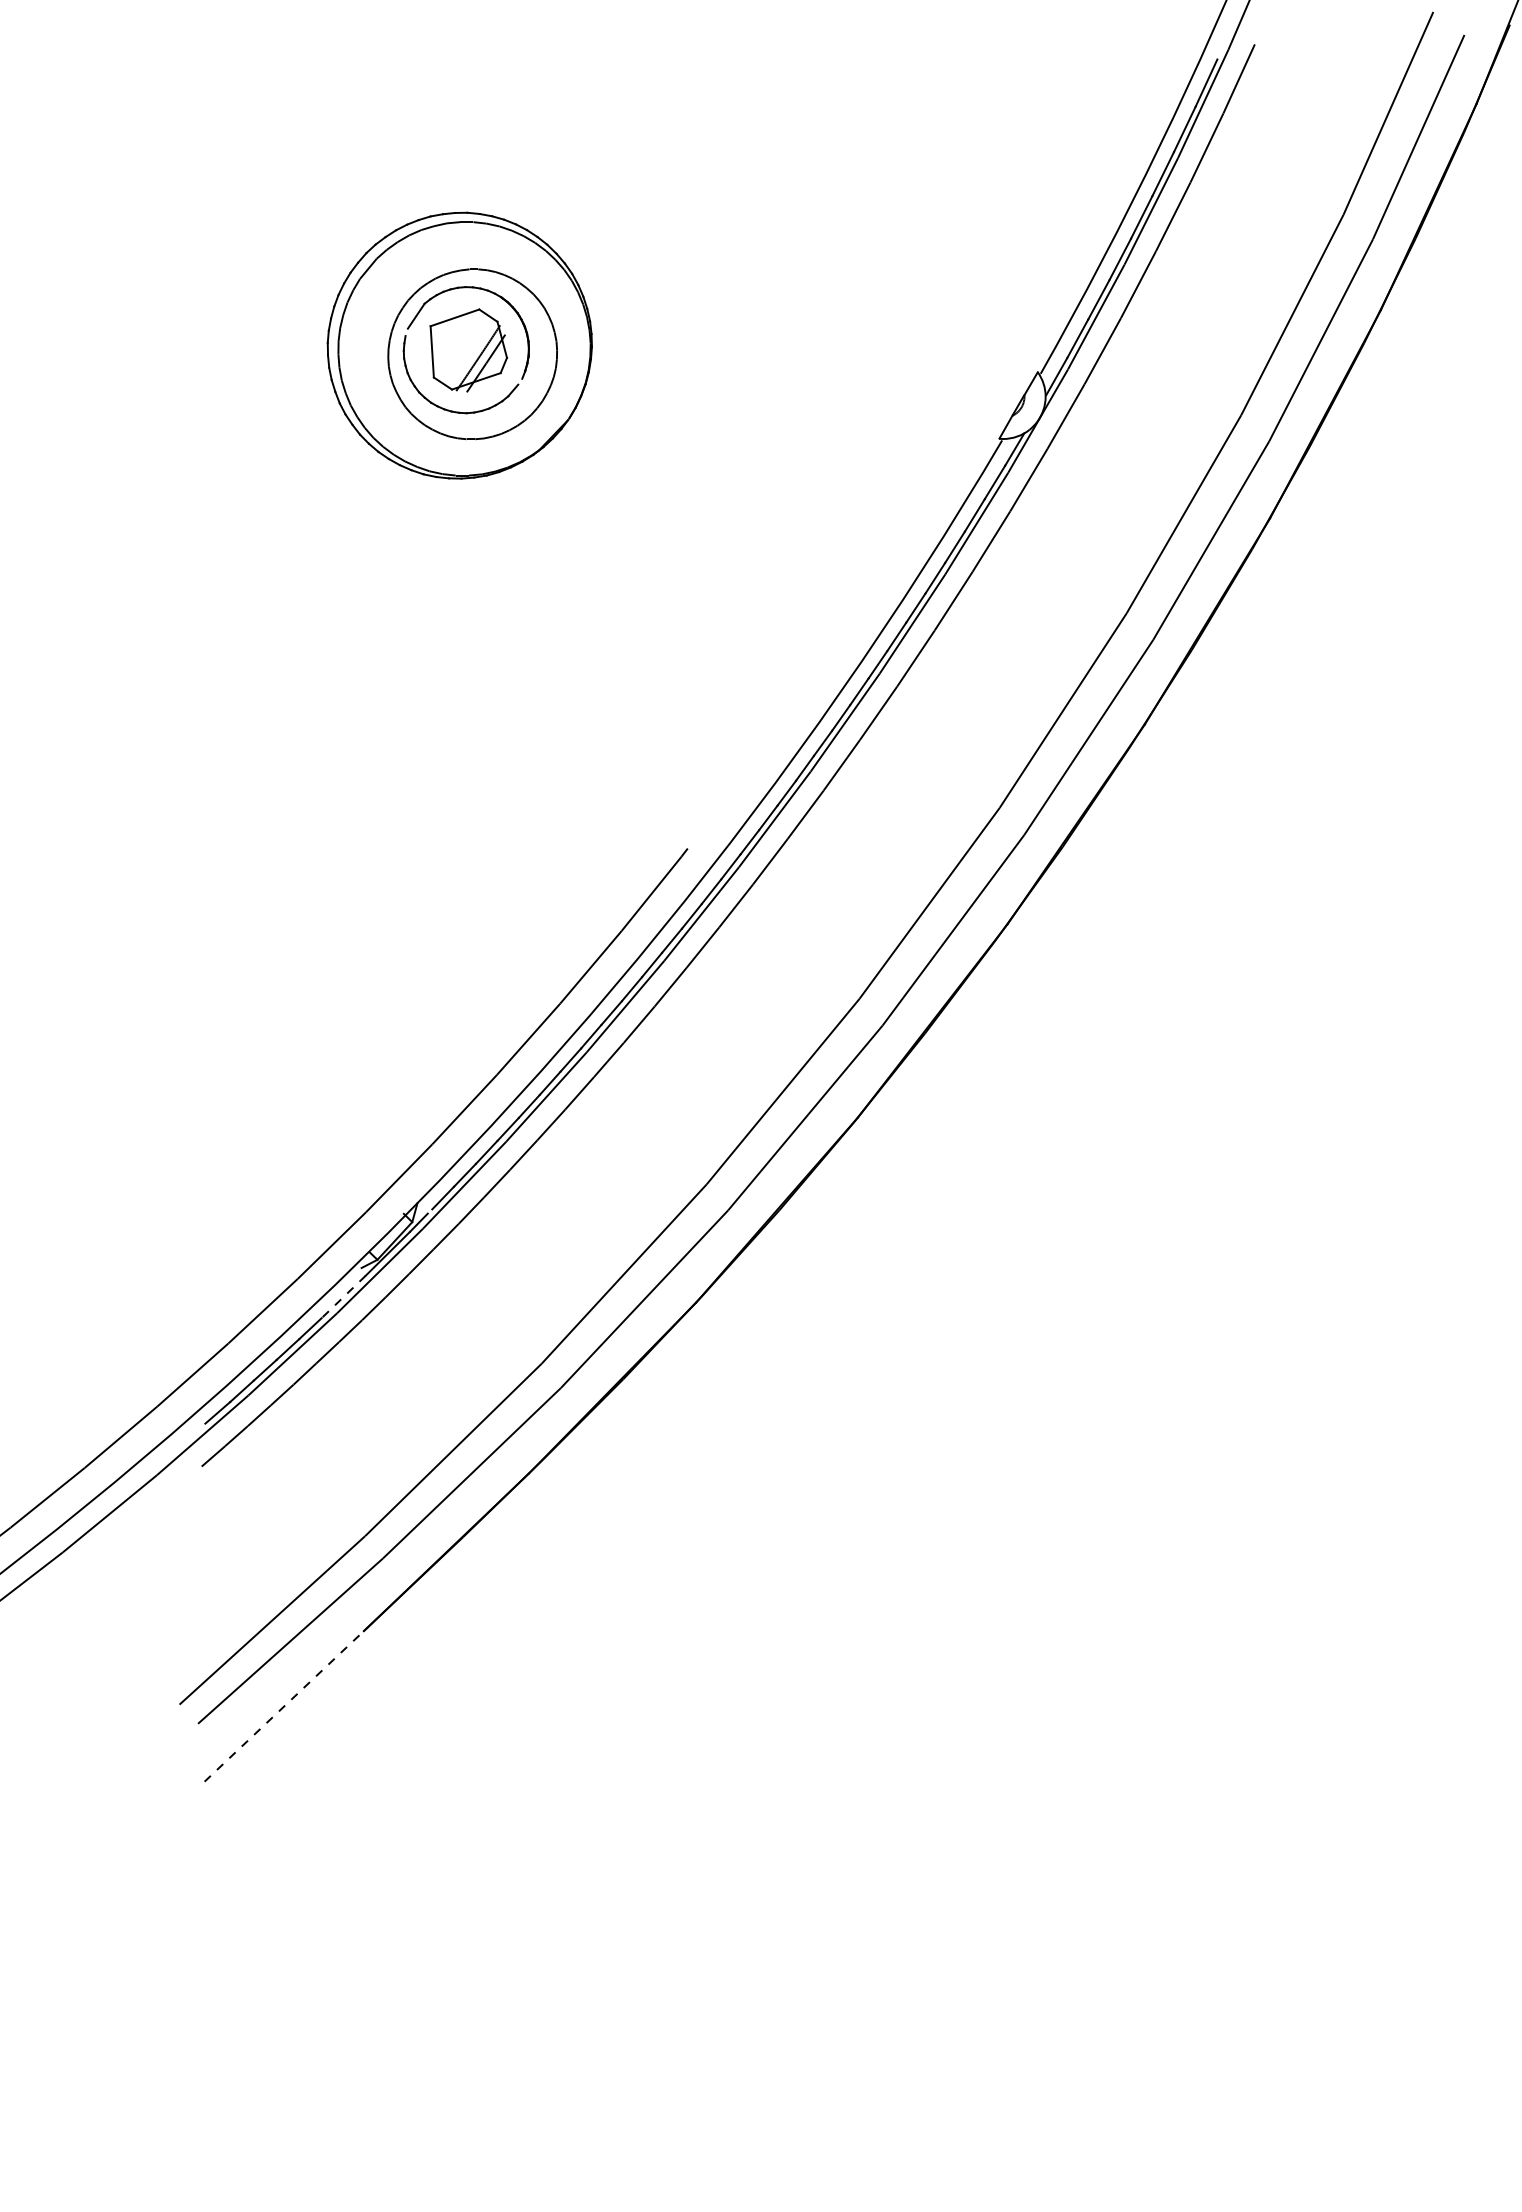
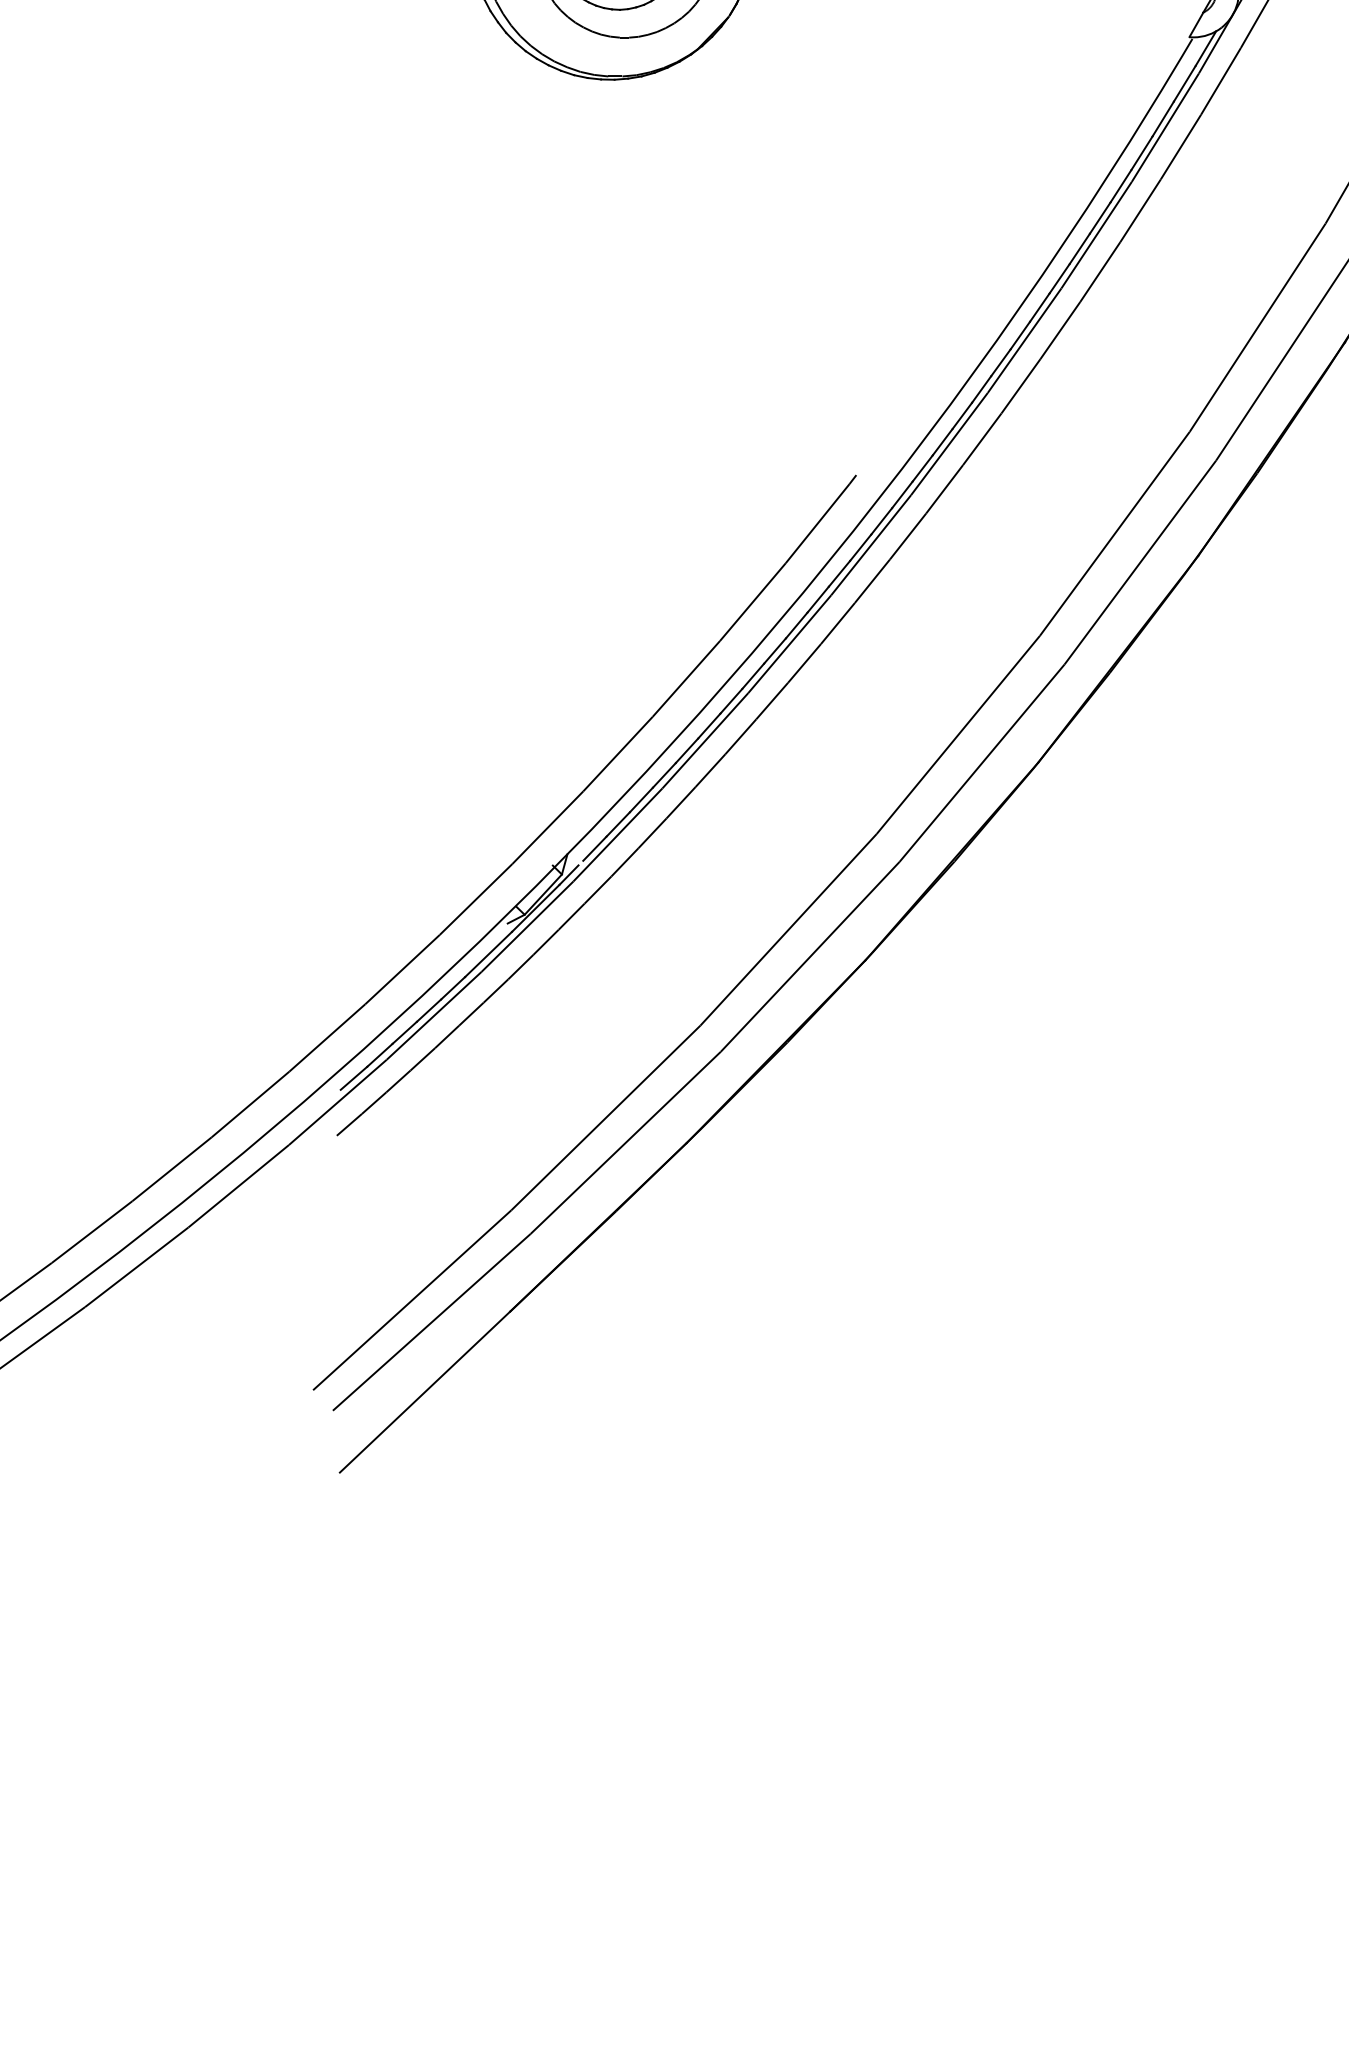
line: (343, 1296) -> (488, 953), dashed -> solid
line: (284, 1706) -> (425, 1392), dashed -> solid

